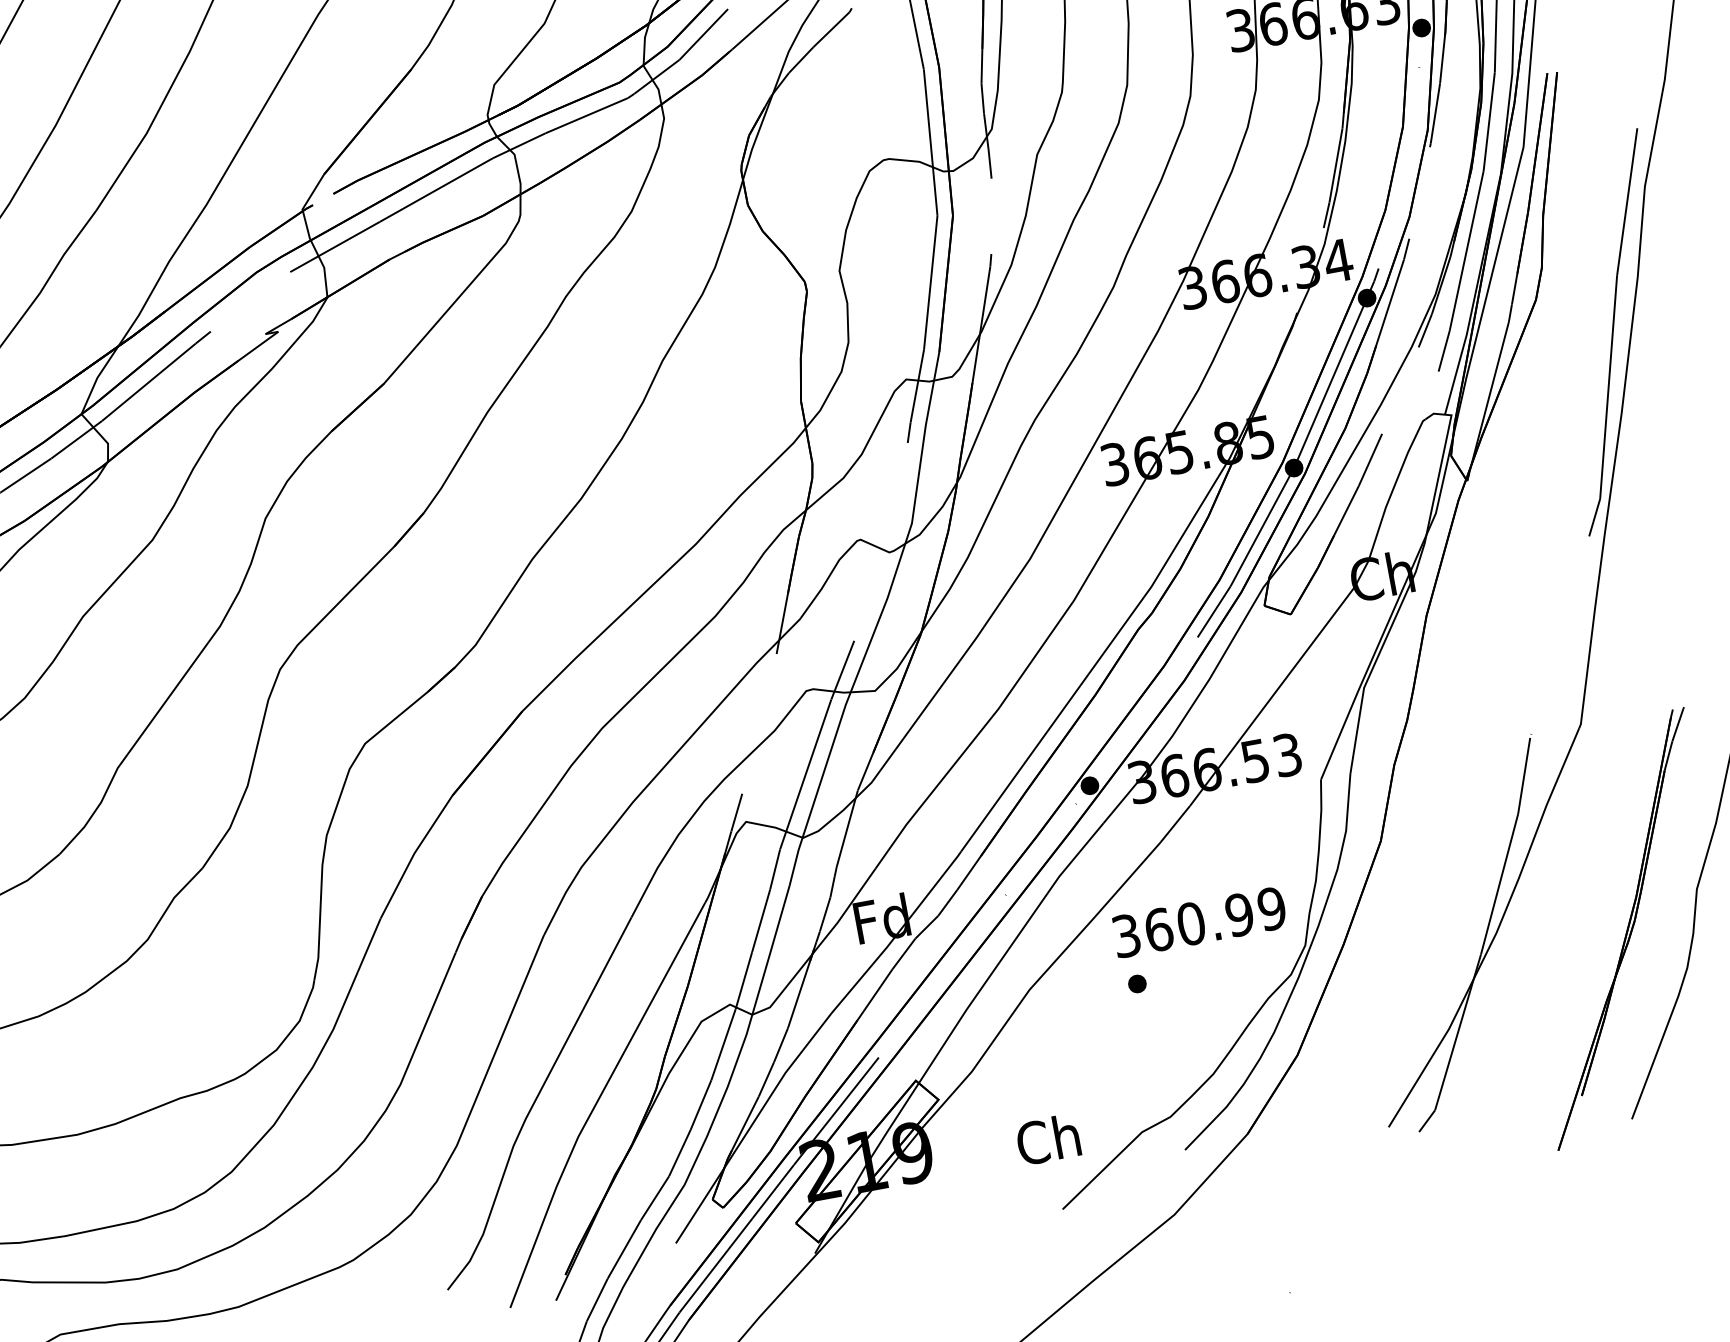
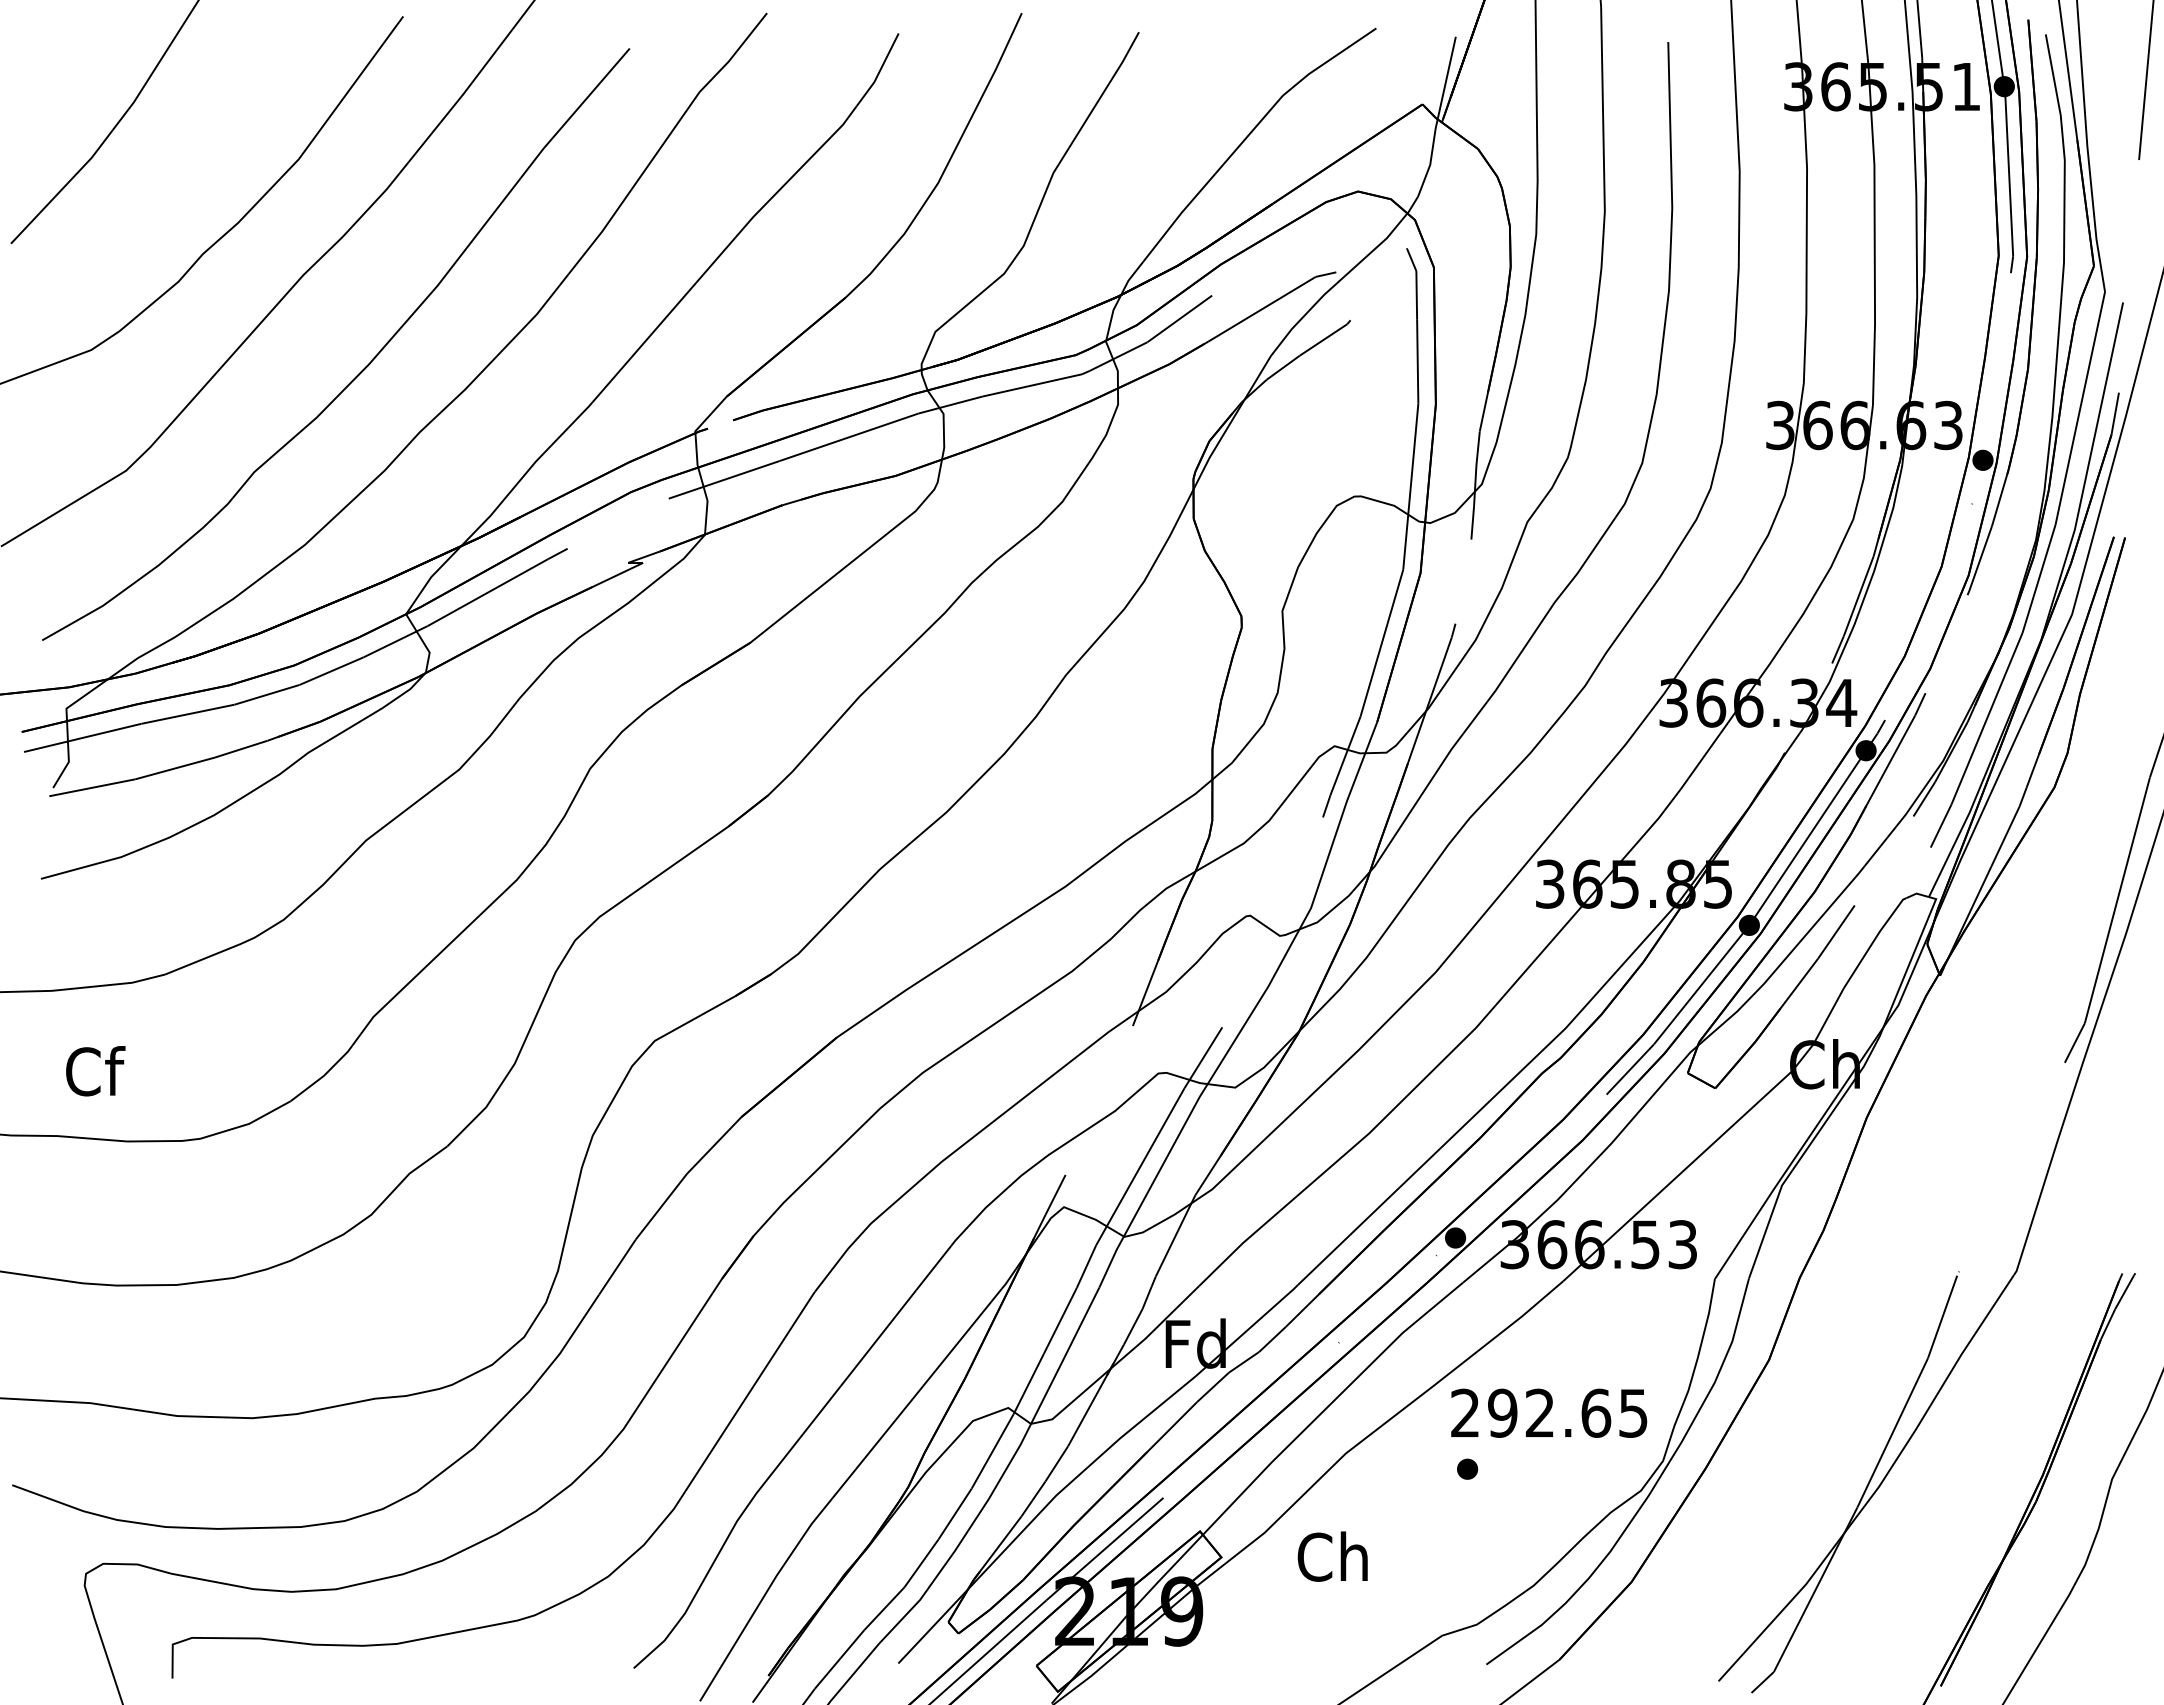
text: (1199, 921) -> (1549, 1412), 360.99 -> 292.65
text: (1048, 1139) -> (1332, 1556), moved

